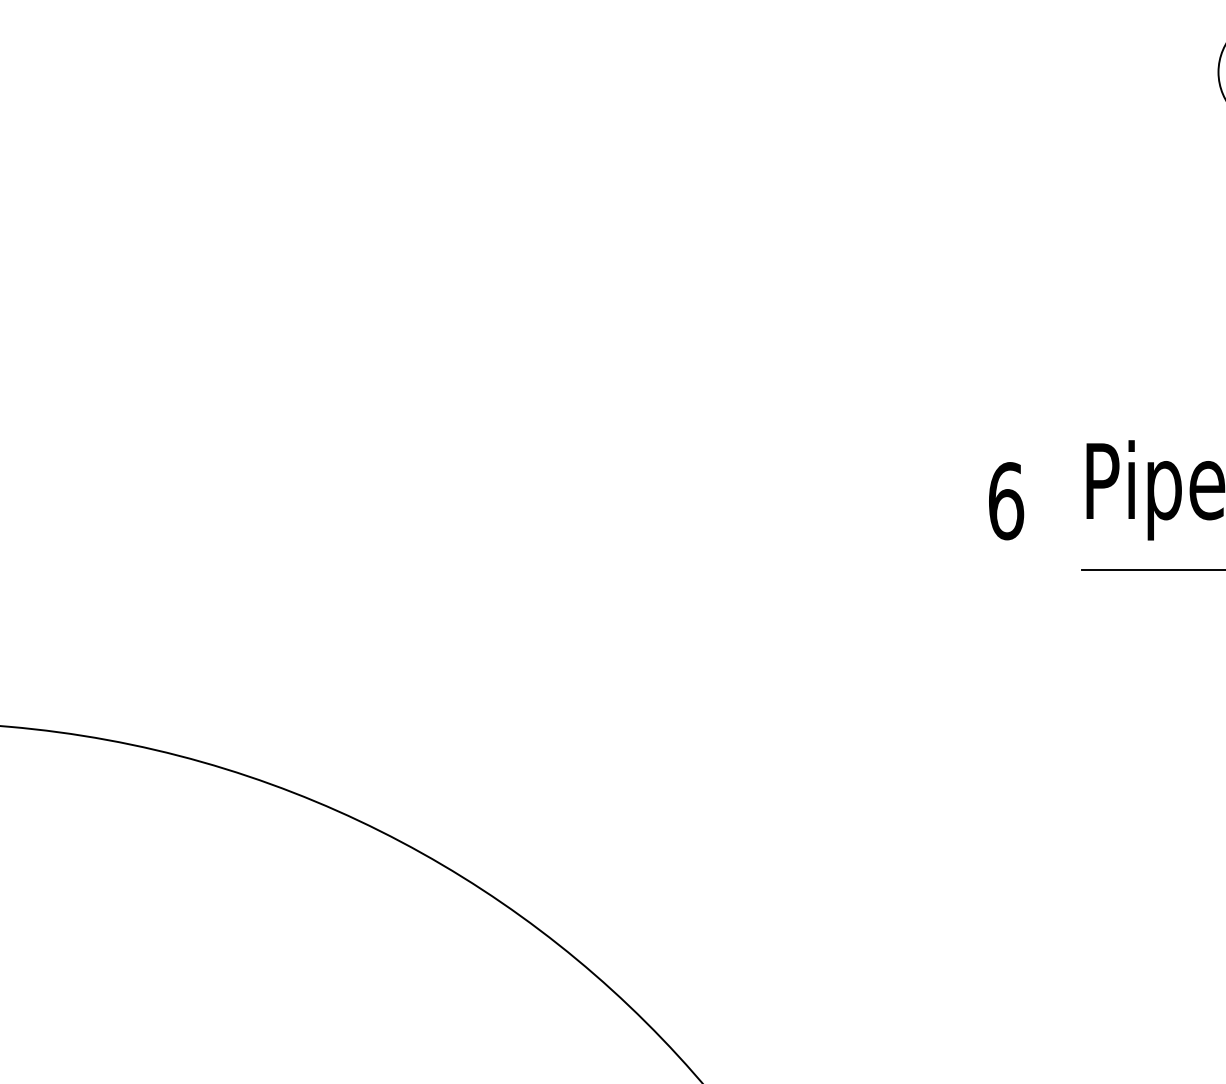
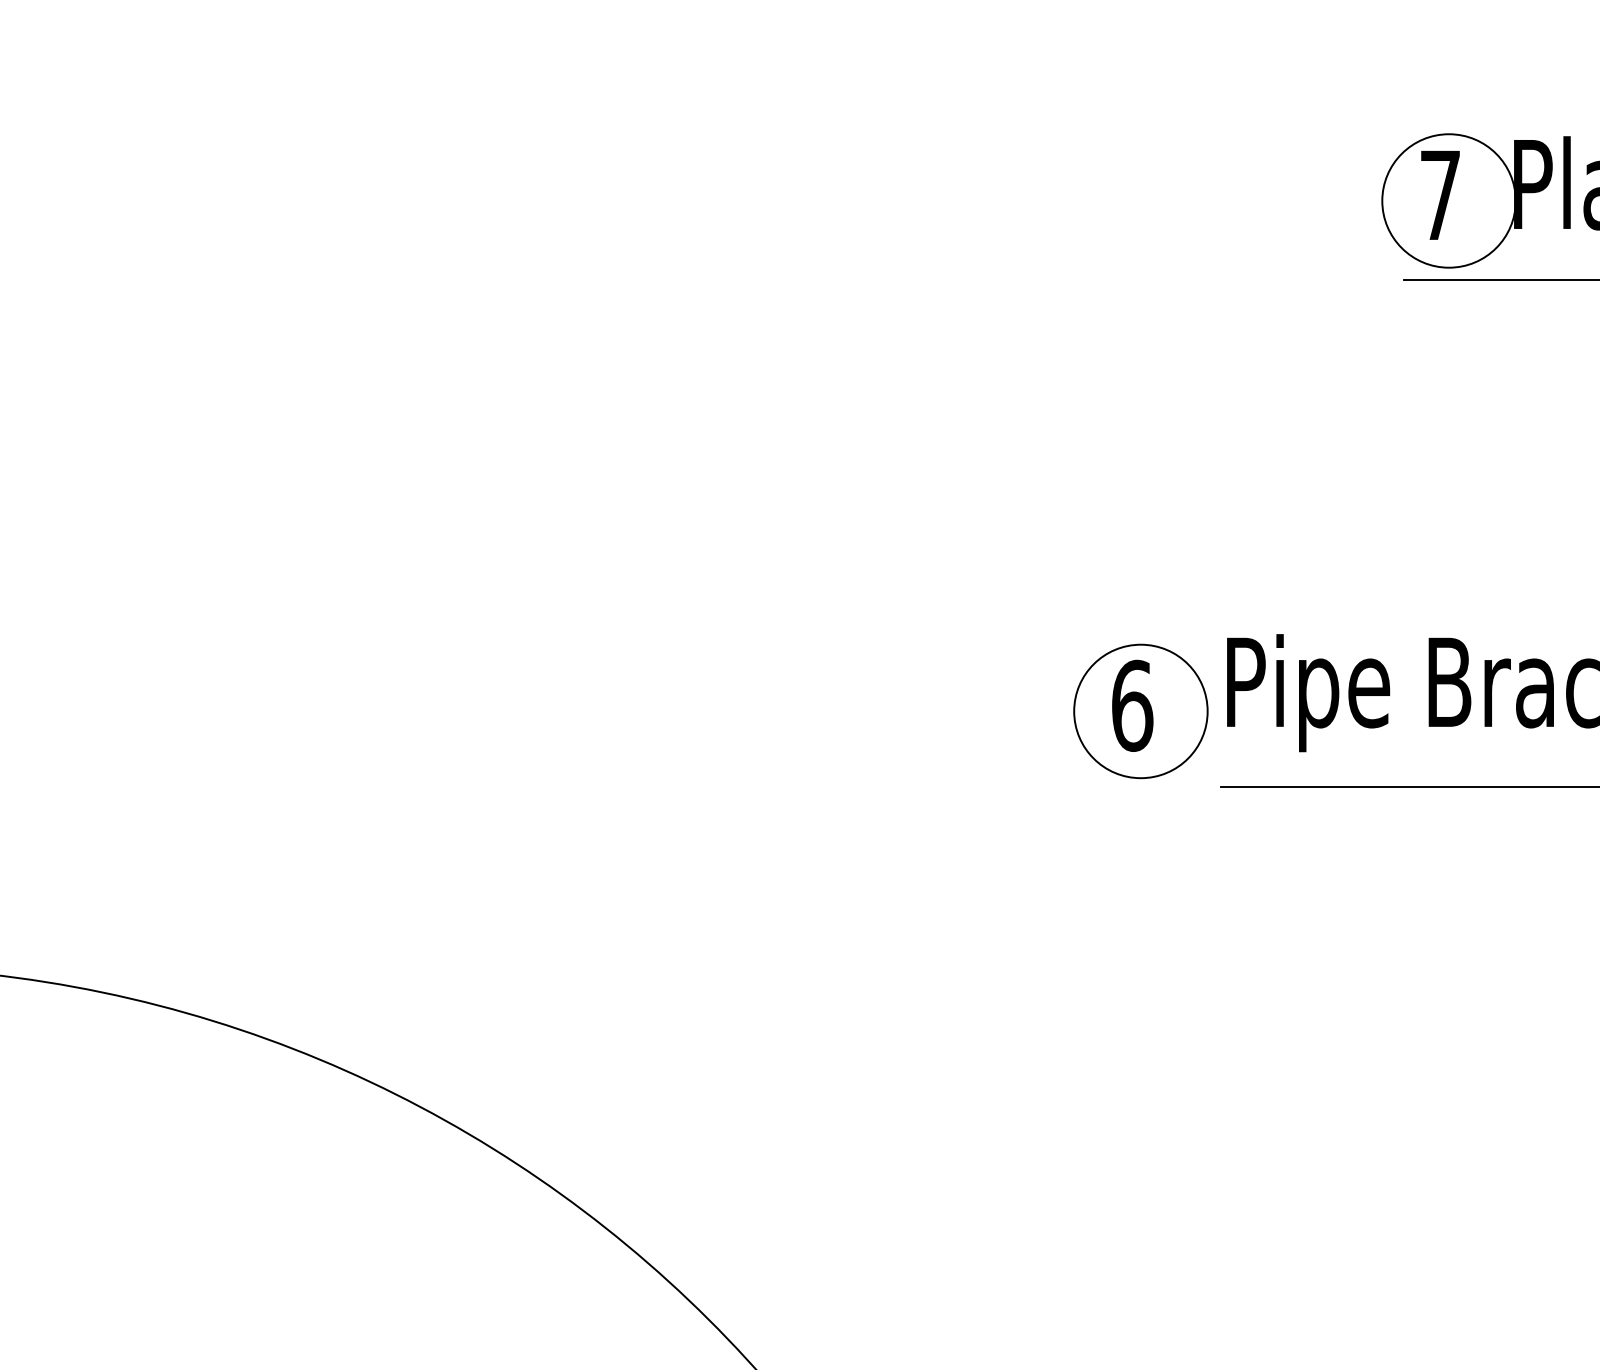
circle: (1013, 505) -> (1140, 711), added

